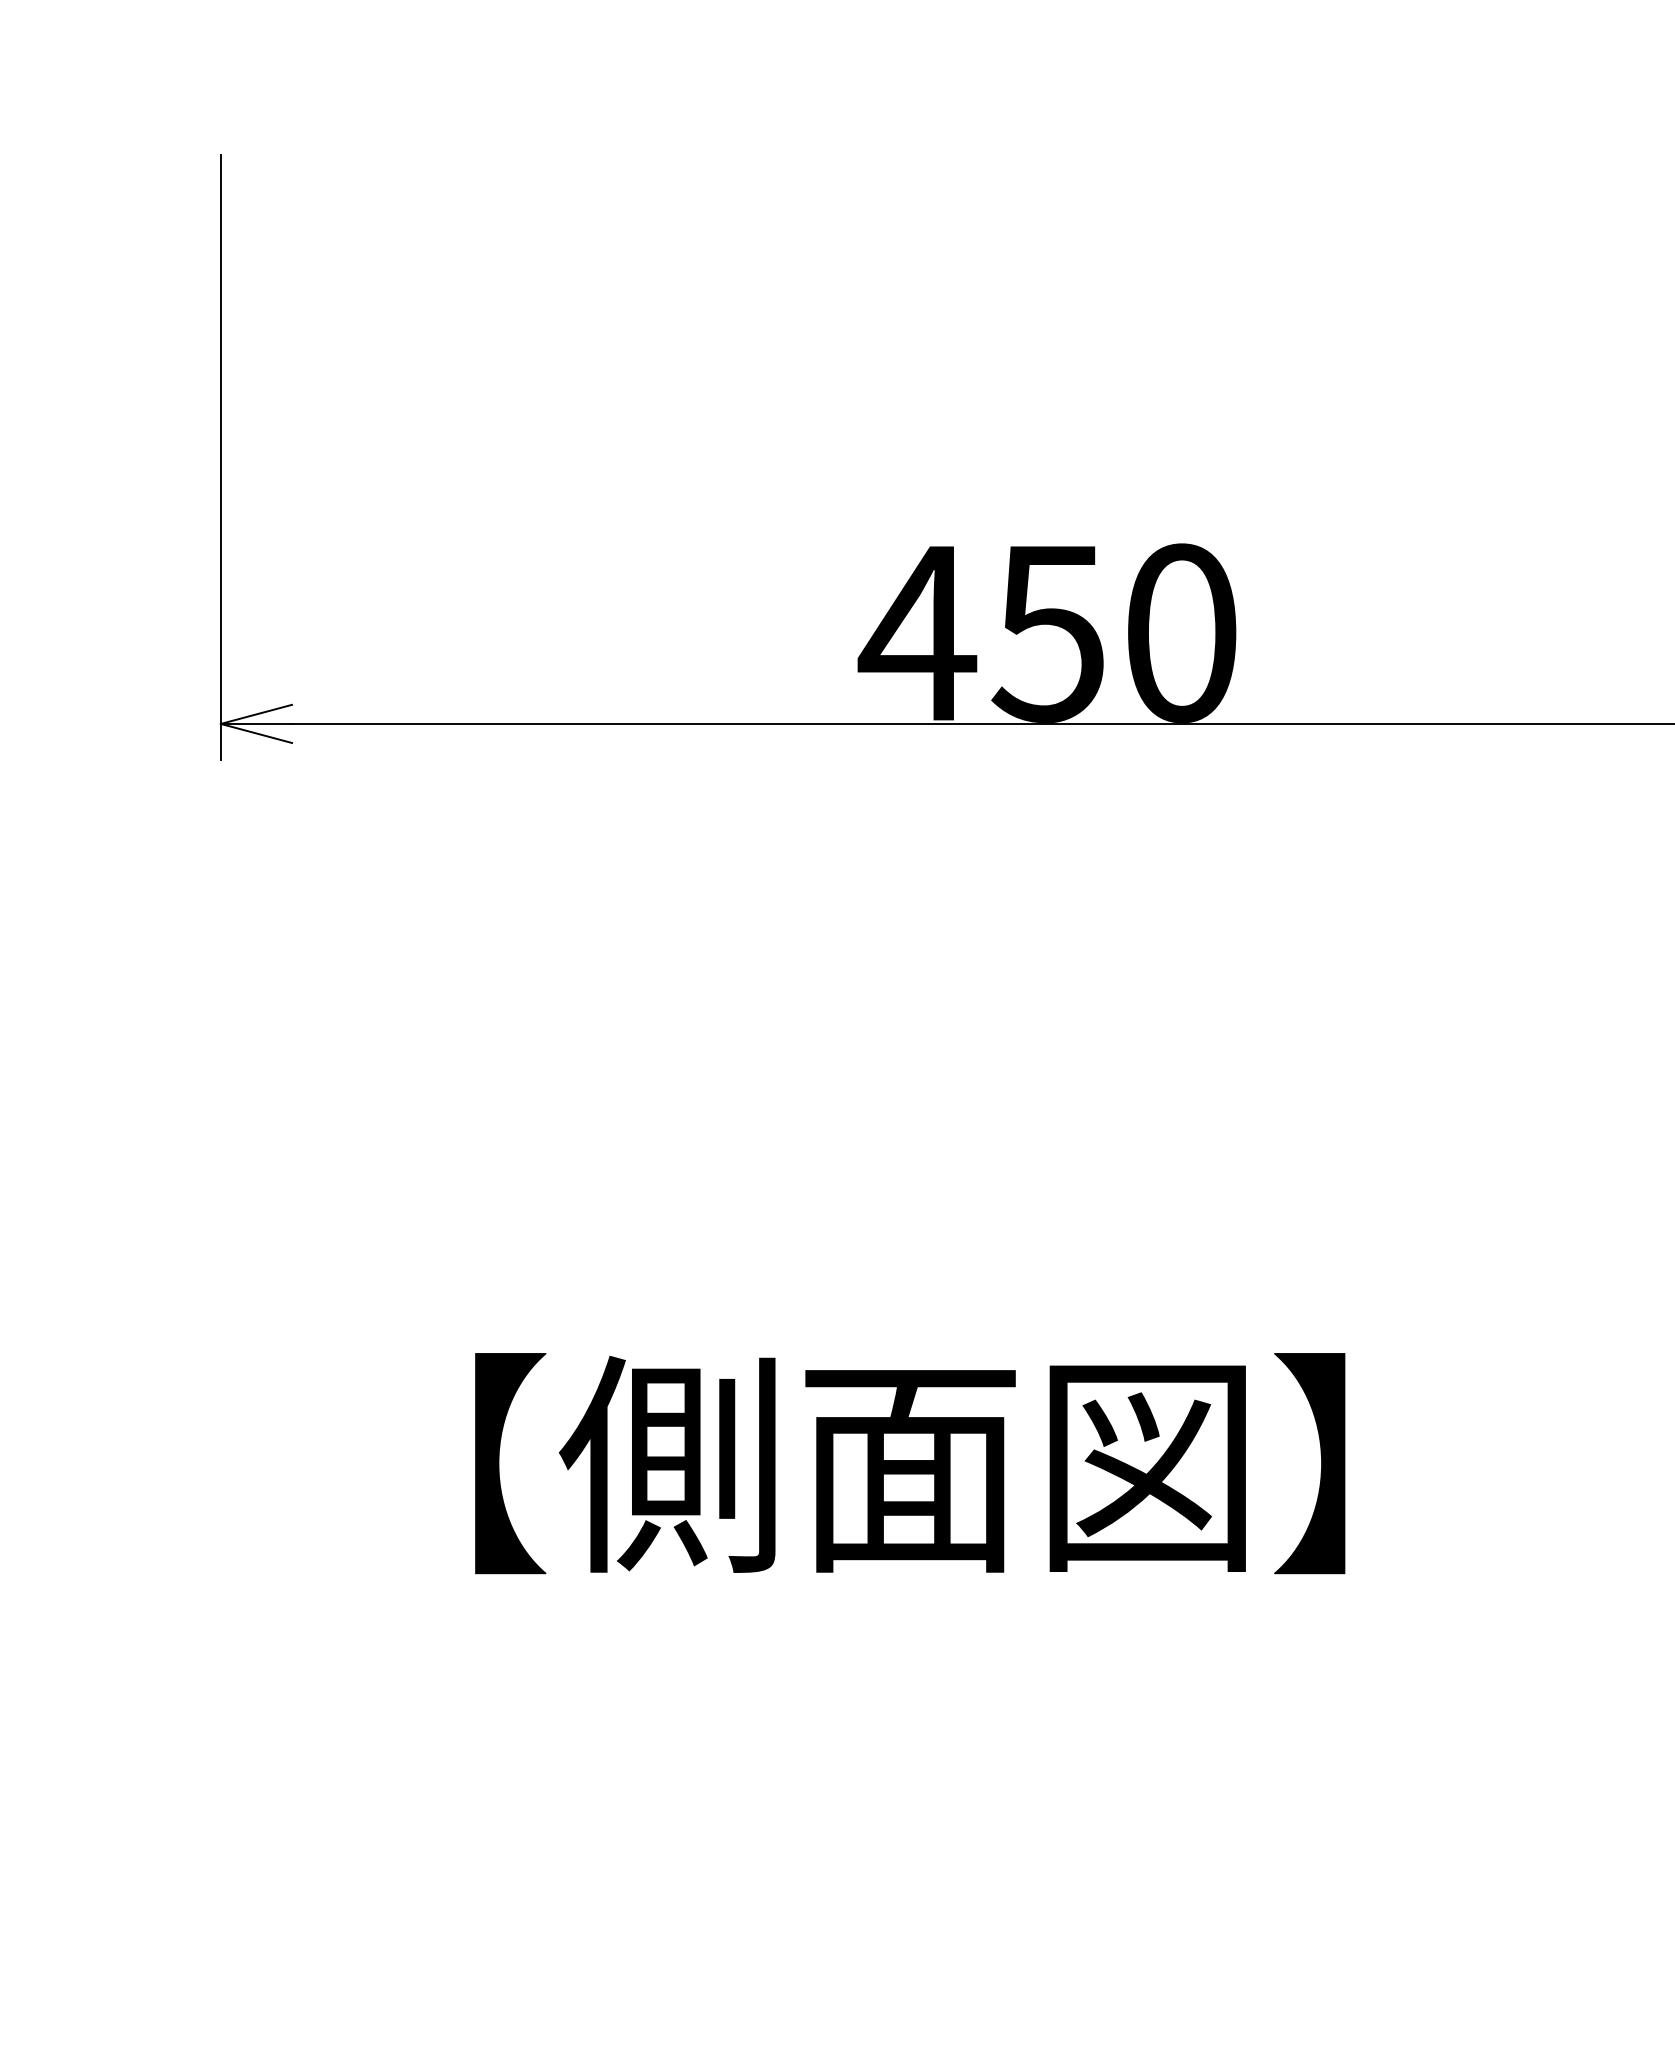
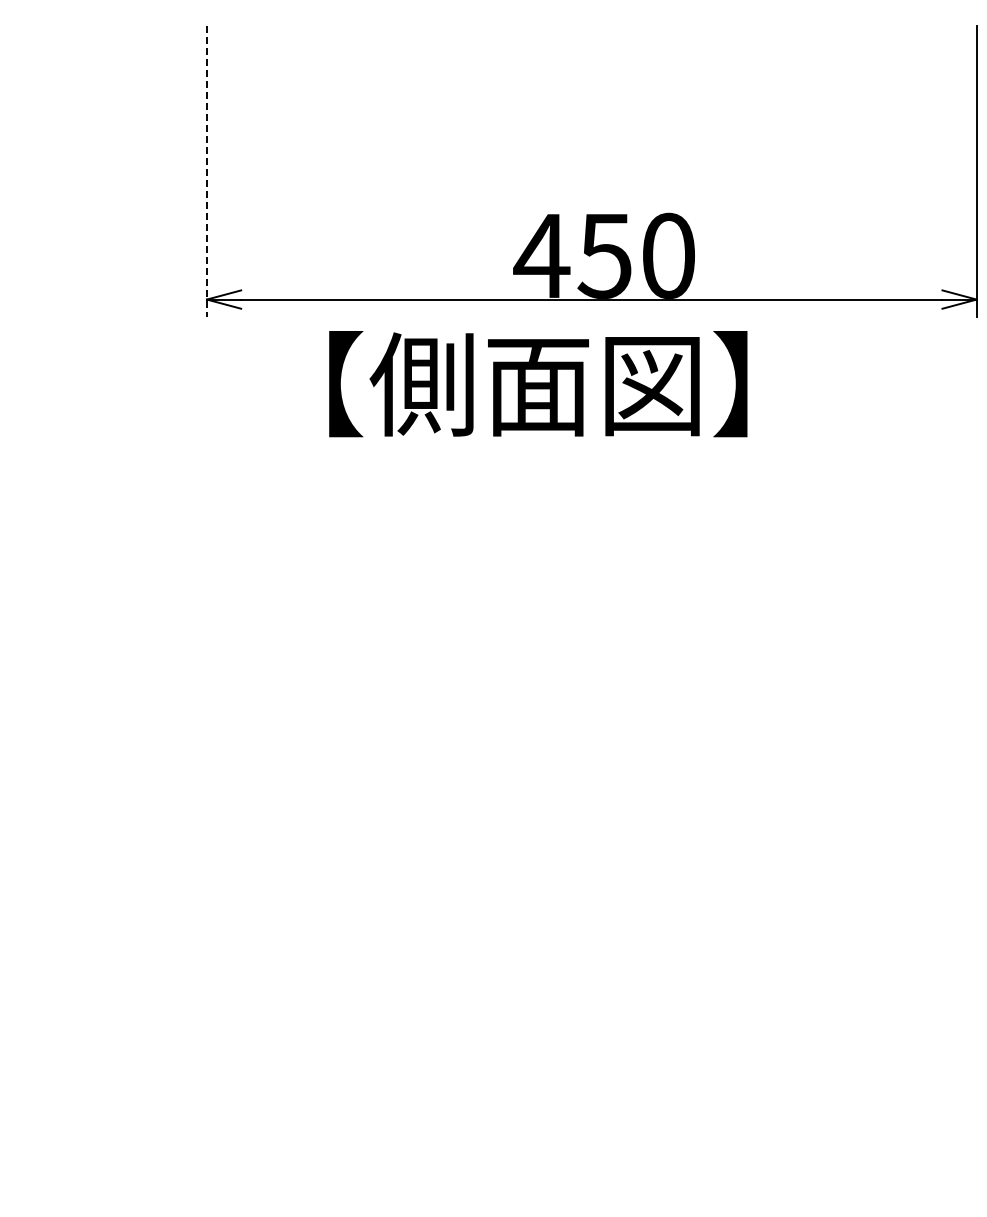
line: (219, 457) -> (206, 171), solid -> dashed
text: (910, 1464) -> (538, 384), moved

